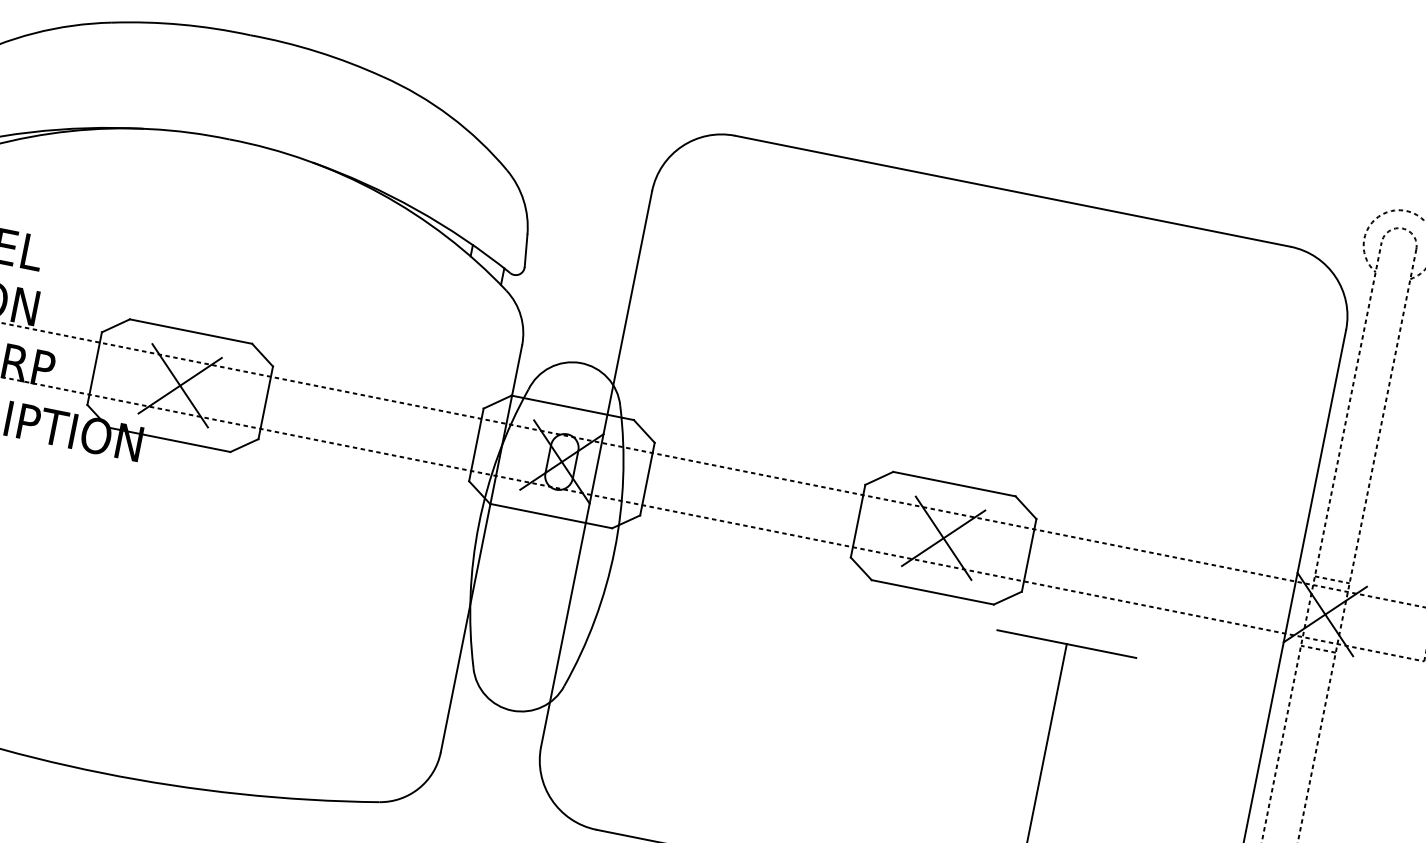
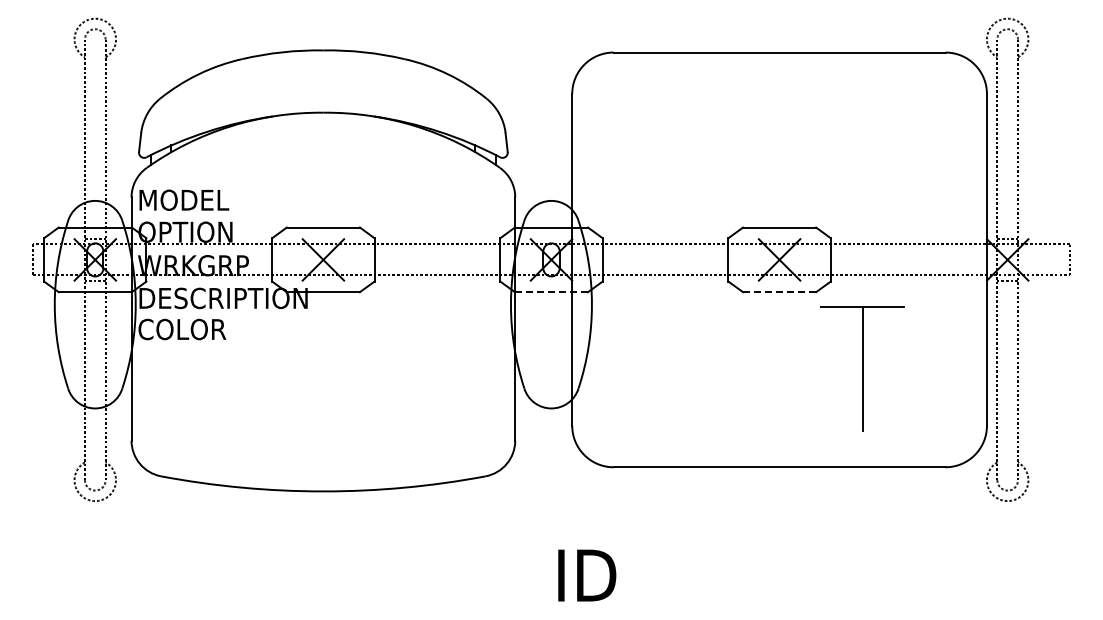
line: (551, 516) -> (551, 292), solid -> dashed
line: (932, 592) -> (779, 292), solid -> dashed

